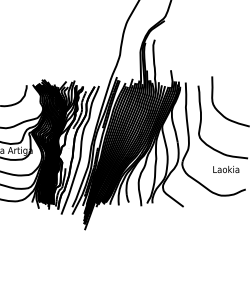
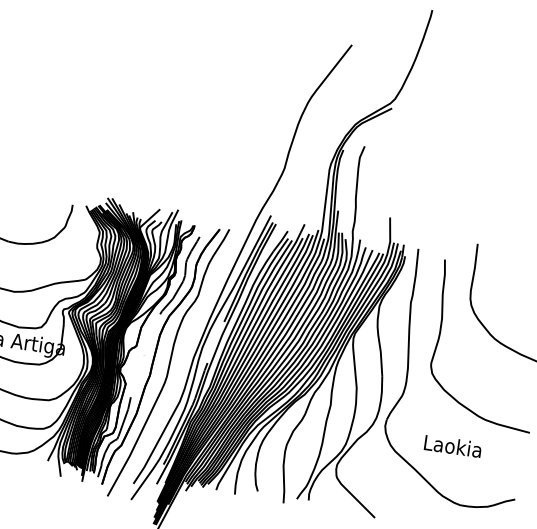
text: (226, 169) -> (453, 446), moved

